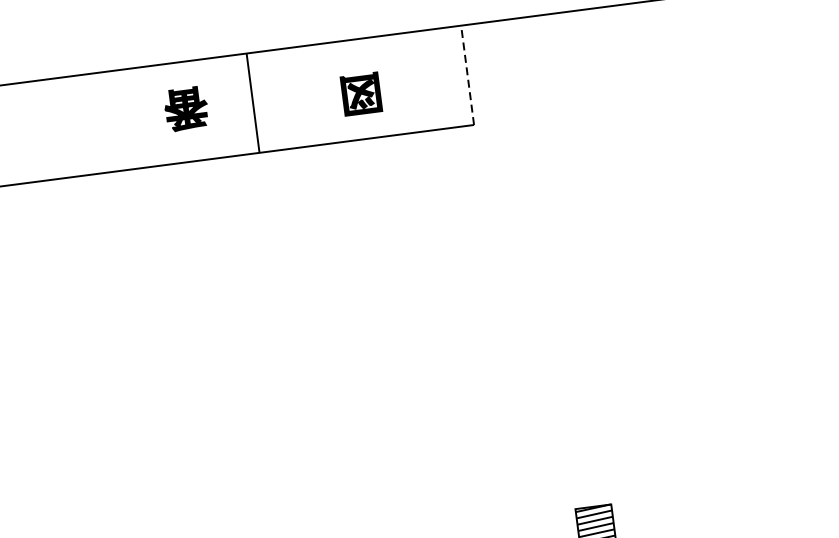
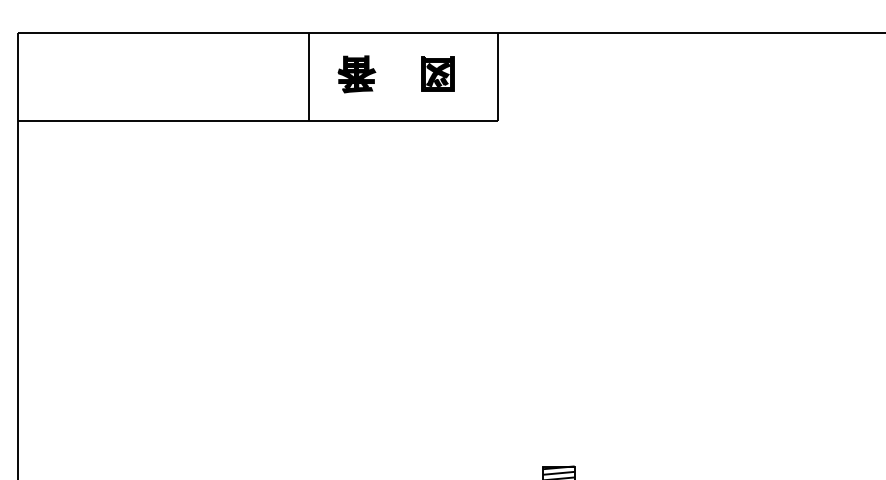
line: (467, 74) -> (498, 76), dashed -> solid
part: (360, 93) -> (437, 73), moved
part: (185, 109) -> (356, 74), moved

